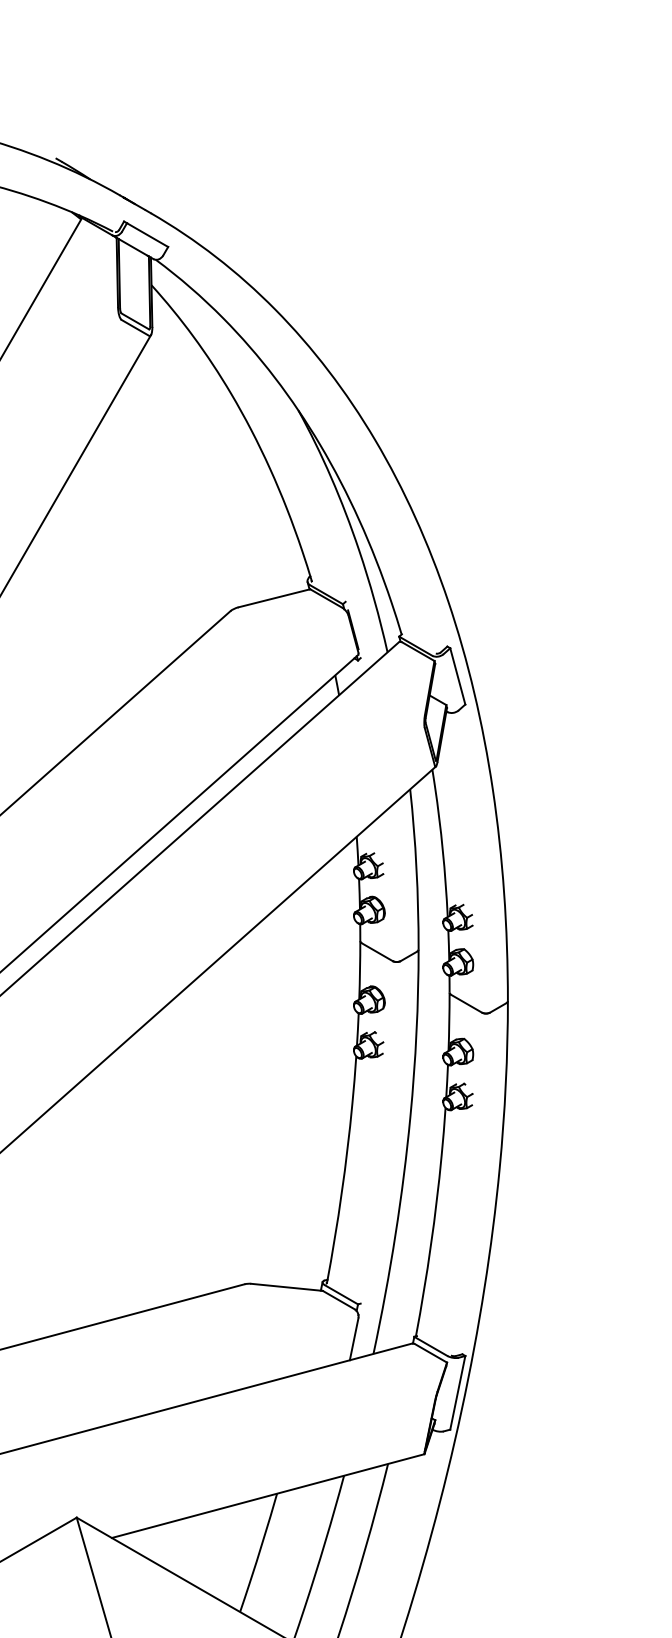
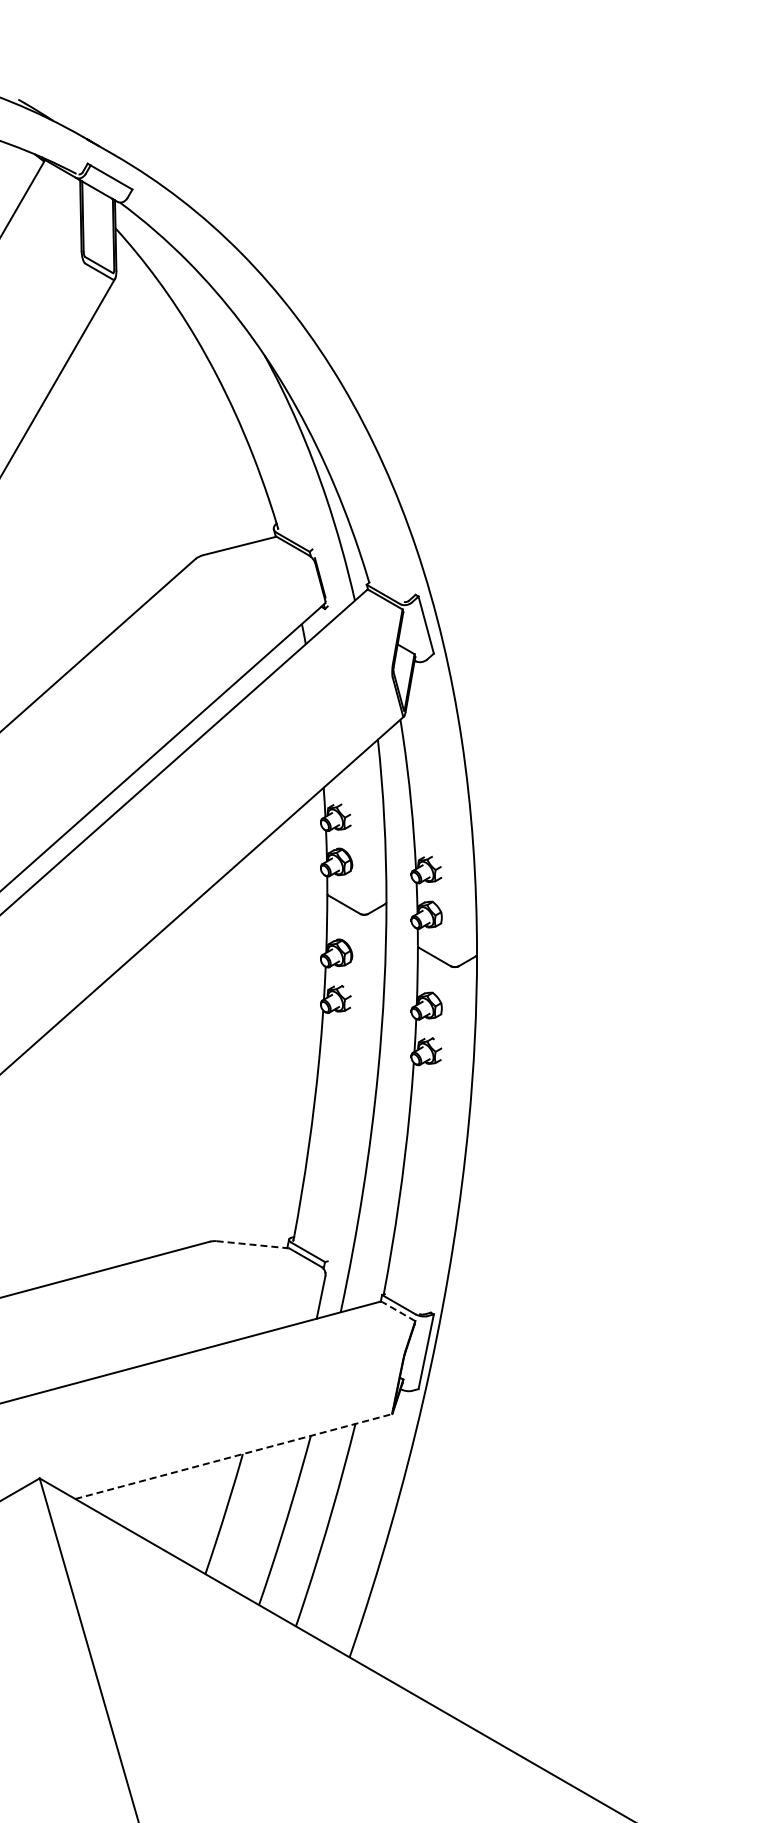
line: (286, 1287) -> (252, 1244), solid -> dashed
line: (431, 1353) -> (399, 1311), solid -> dashed
line: (268, 1496) -> (234, 1456), solid -> dashed

